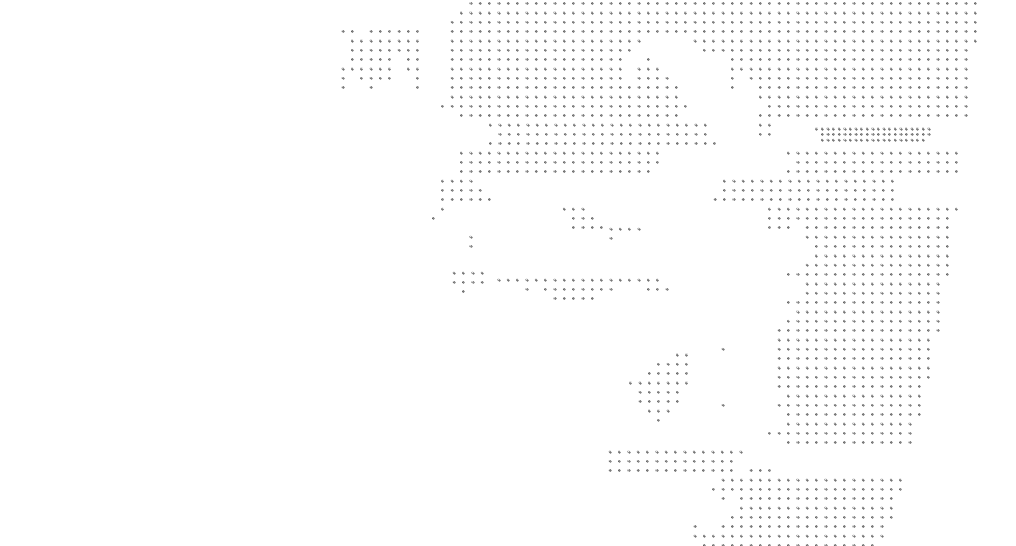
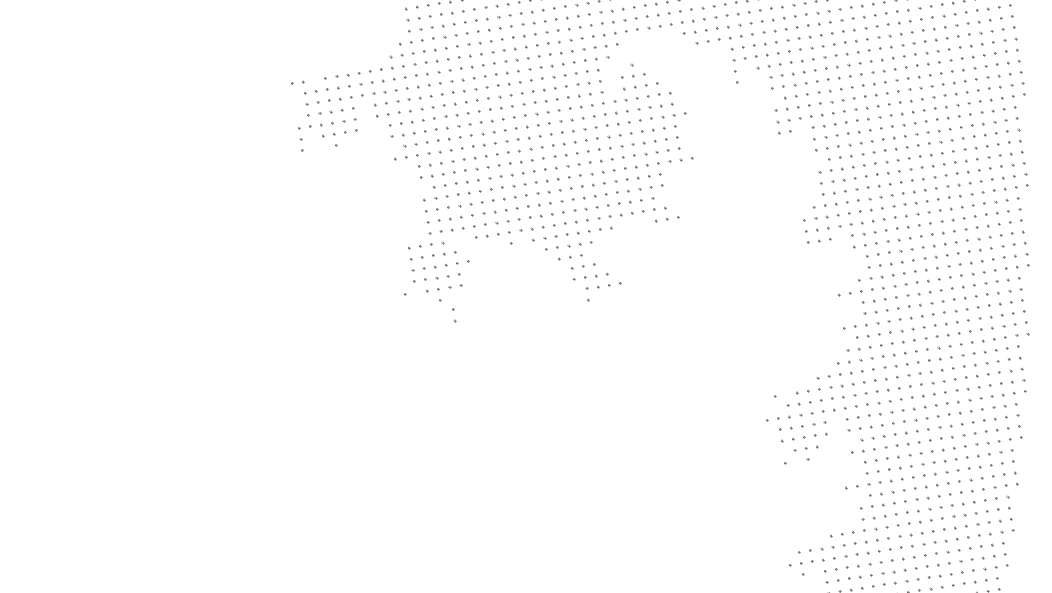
part: (379, 59) -> (341, 110), moved
part: (602, 134) -> (556, 168), moved
part: (872, 134) -> (913, 112), size x1.67
part: (803, 190) -> (917, 179), moved
part: (624, 233) -> (604, 291), moved
part: (468, 282) -> (444, 288), moved
part: (582, 289) -> (577, 233), moved
part: (658, 387) -> (801, 420), moved
part: (675, 461) -> (941, 507), moved

